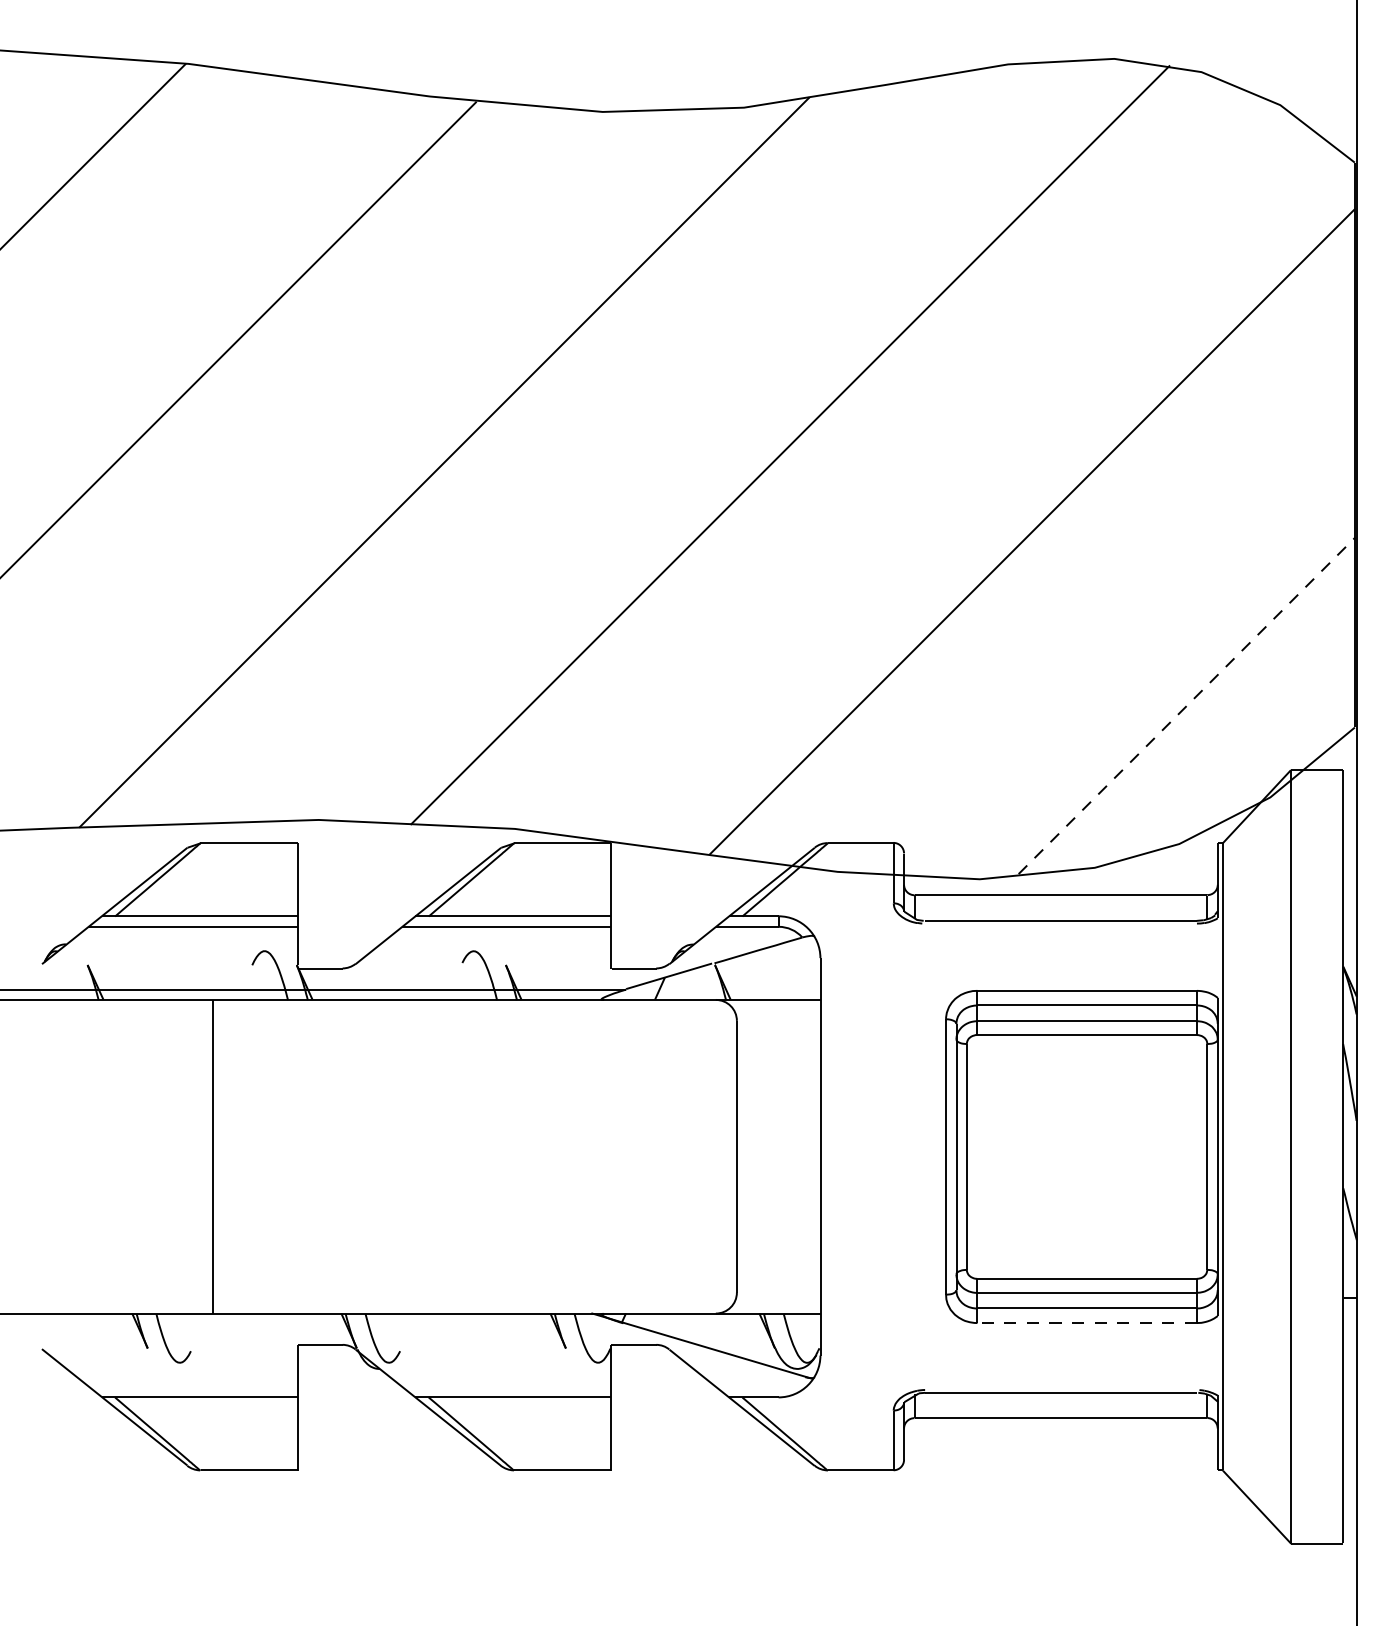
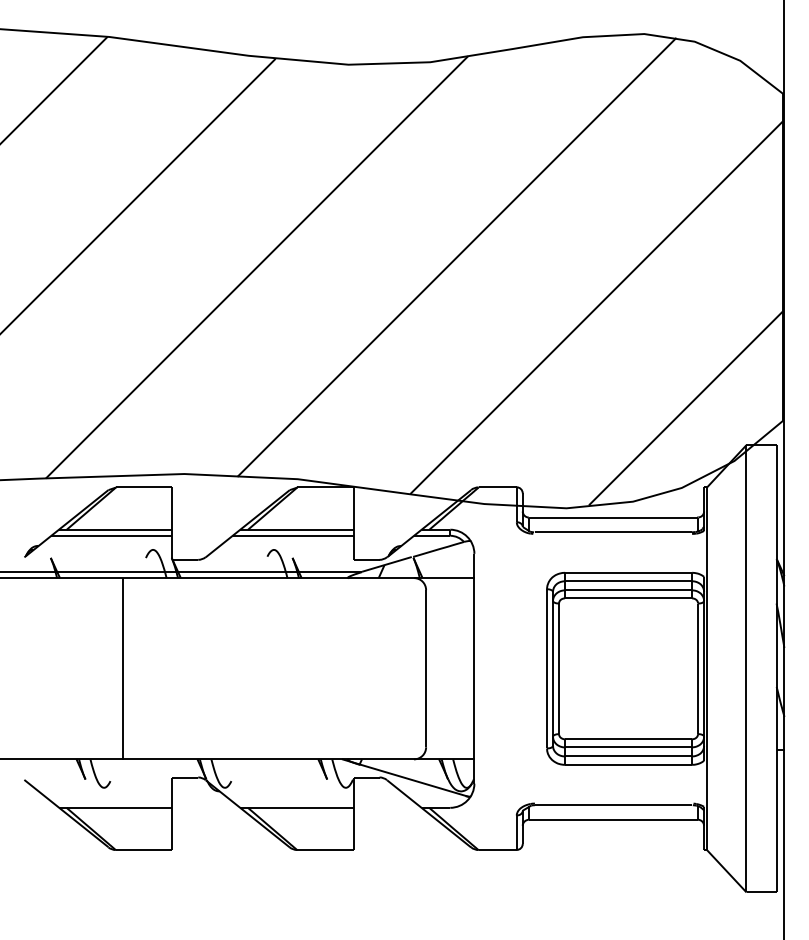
line: (1187, 704) -> (686, 407), dashed -> solid
line: (1086, 1322) -> (628, 764), dashed -> solid

